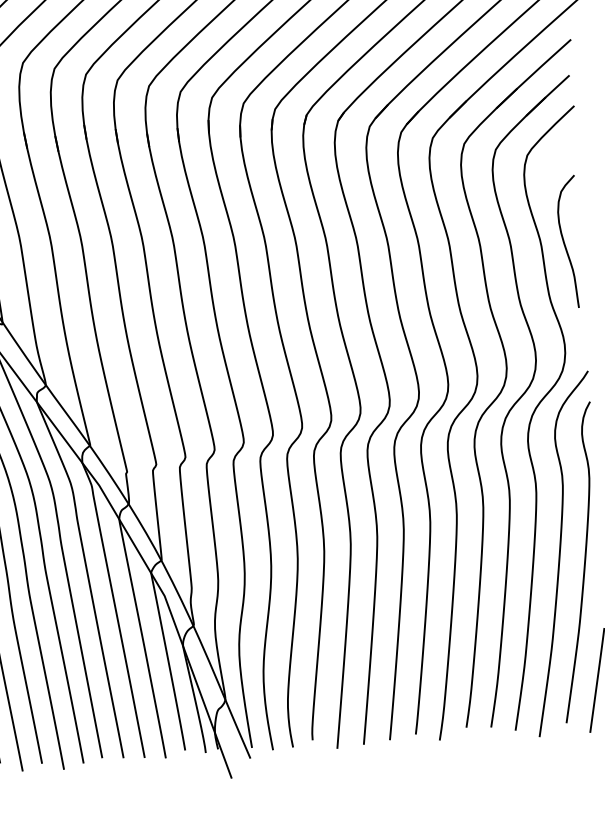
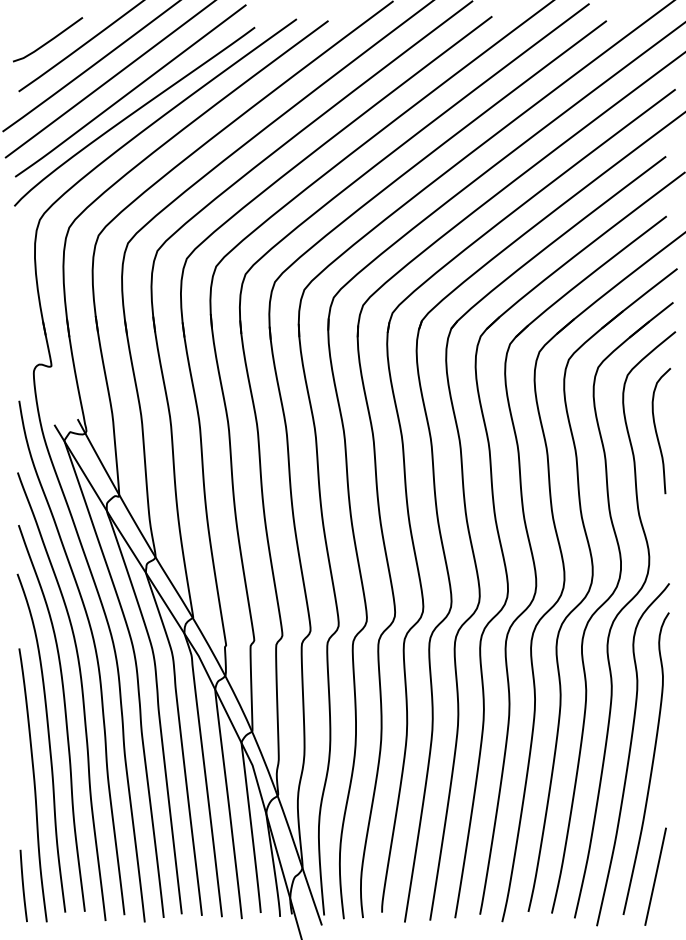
curve: (565, 243) -> (657, 432), moved

